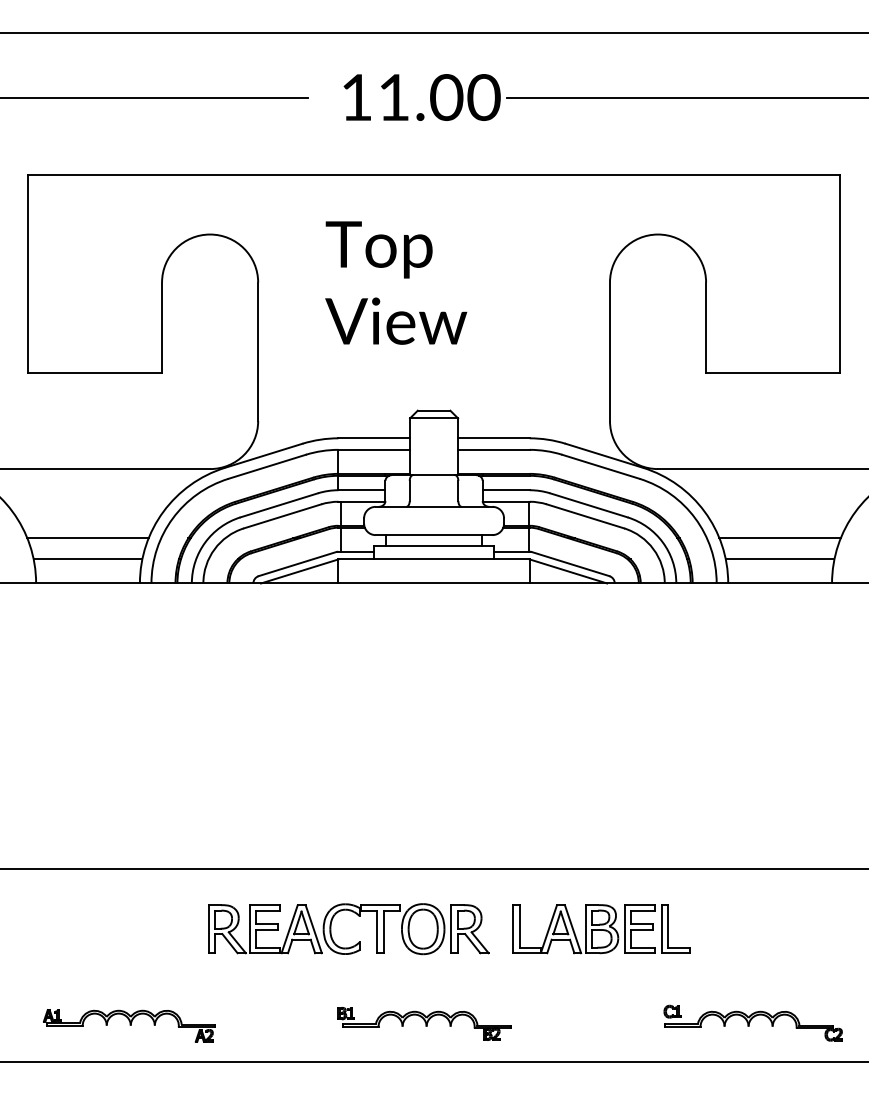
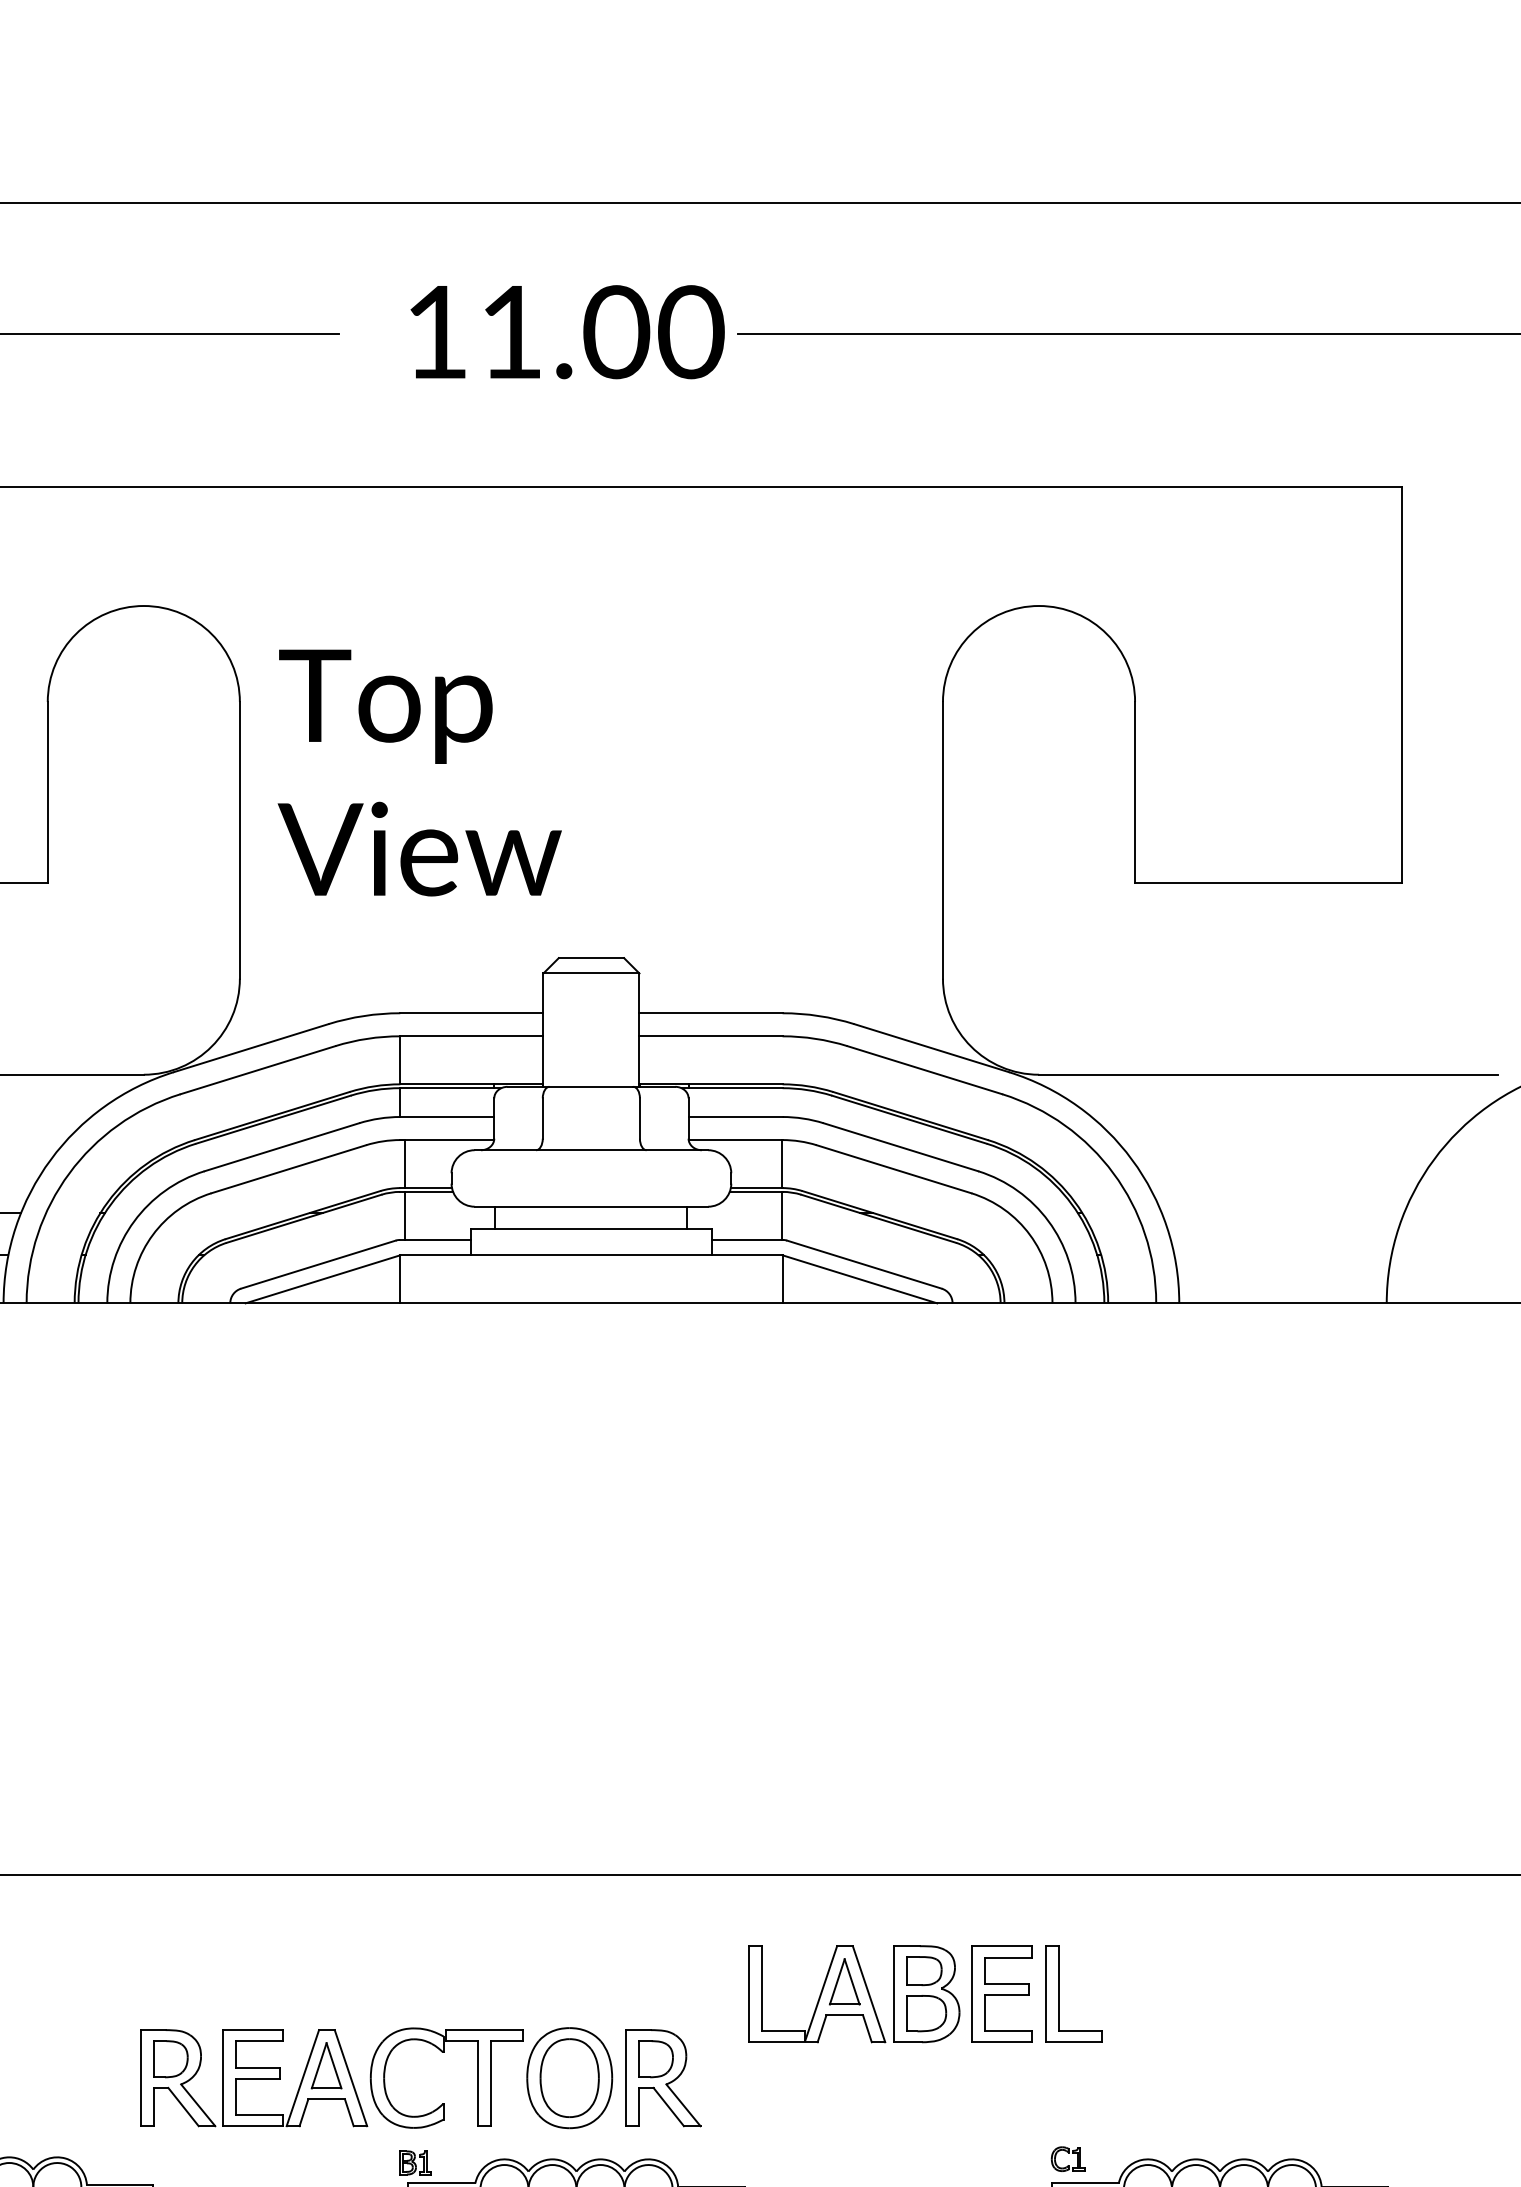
text: (396, 282) -> (420, 771), moved
line: (779, 538) -> (1281, 1213), removed
line: (779, 559) -> (1281, 1255), removed
part: (357, 942) -> (438, 2104), moved

